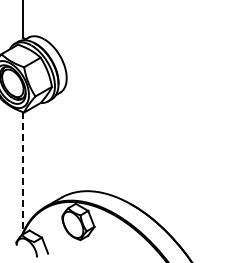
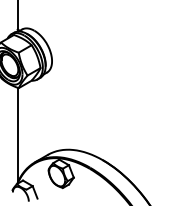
line: (22, 172) -> (17, 135), dashed -> solid

